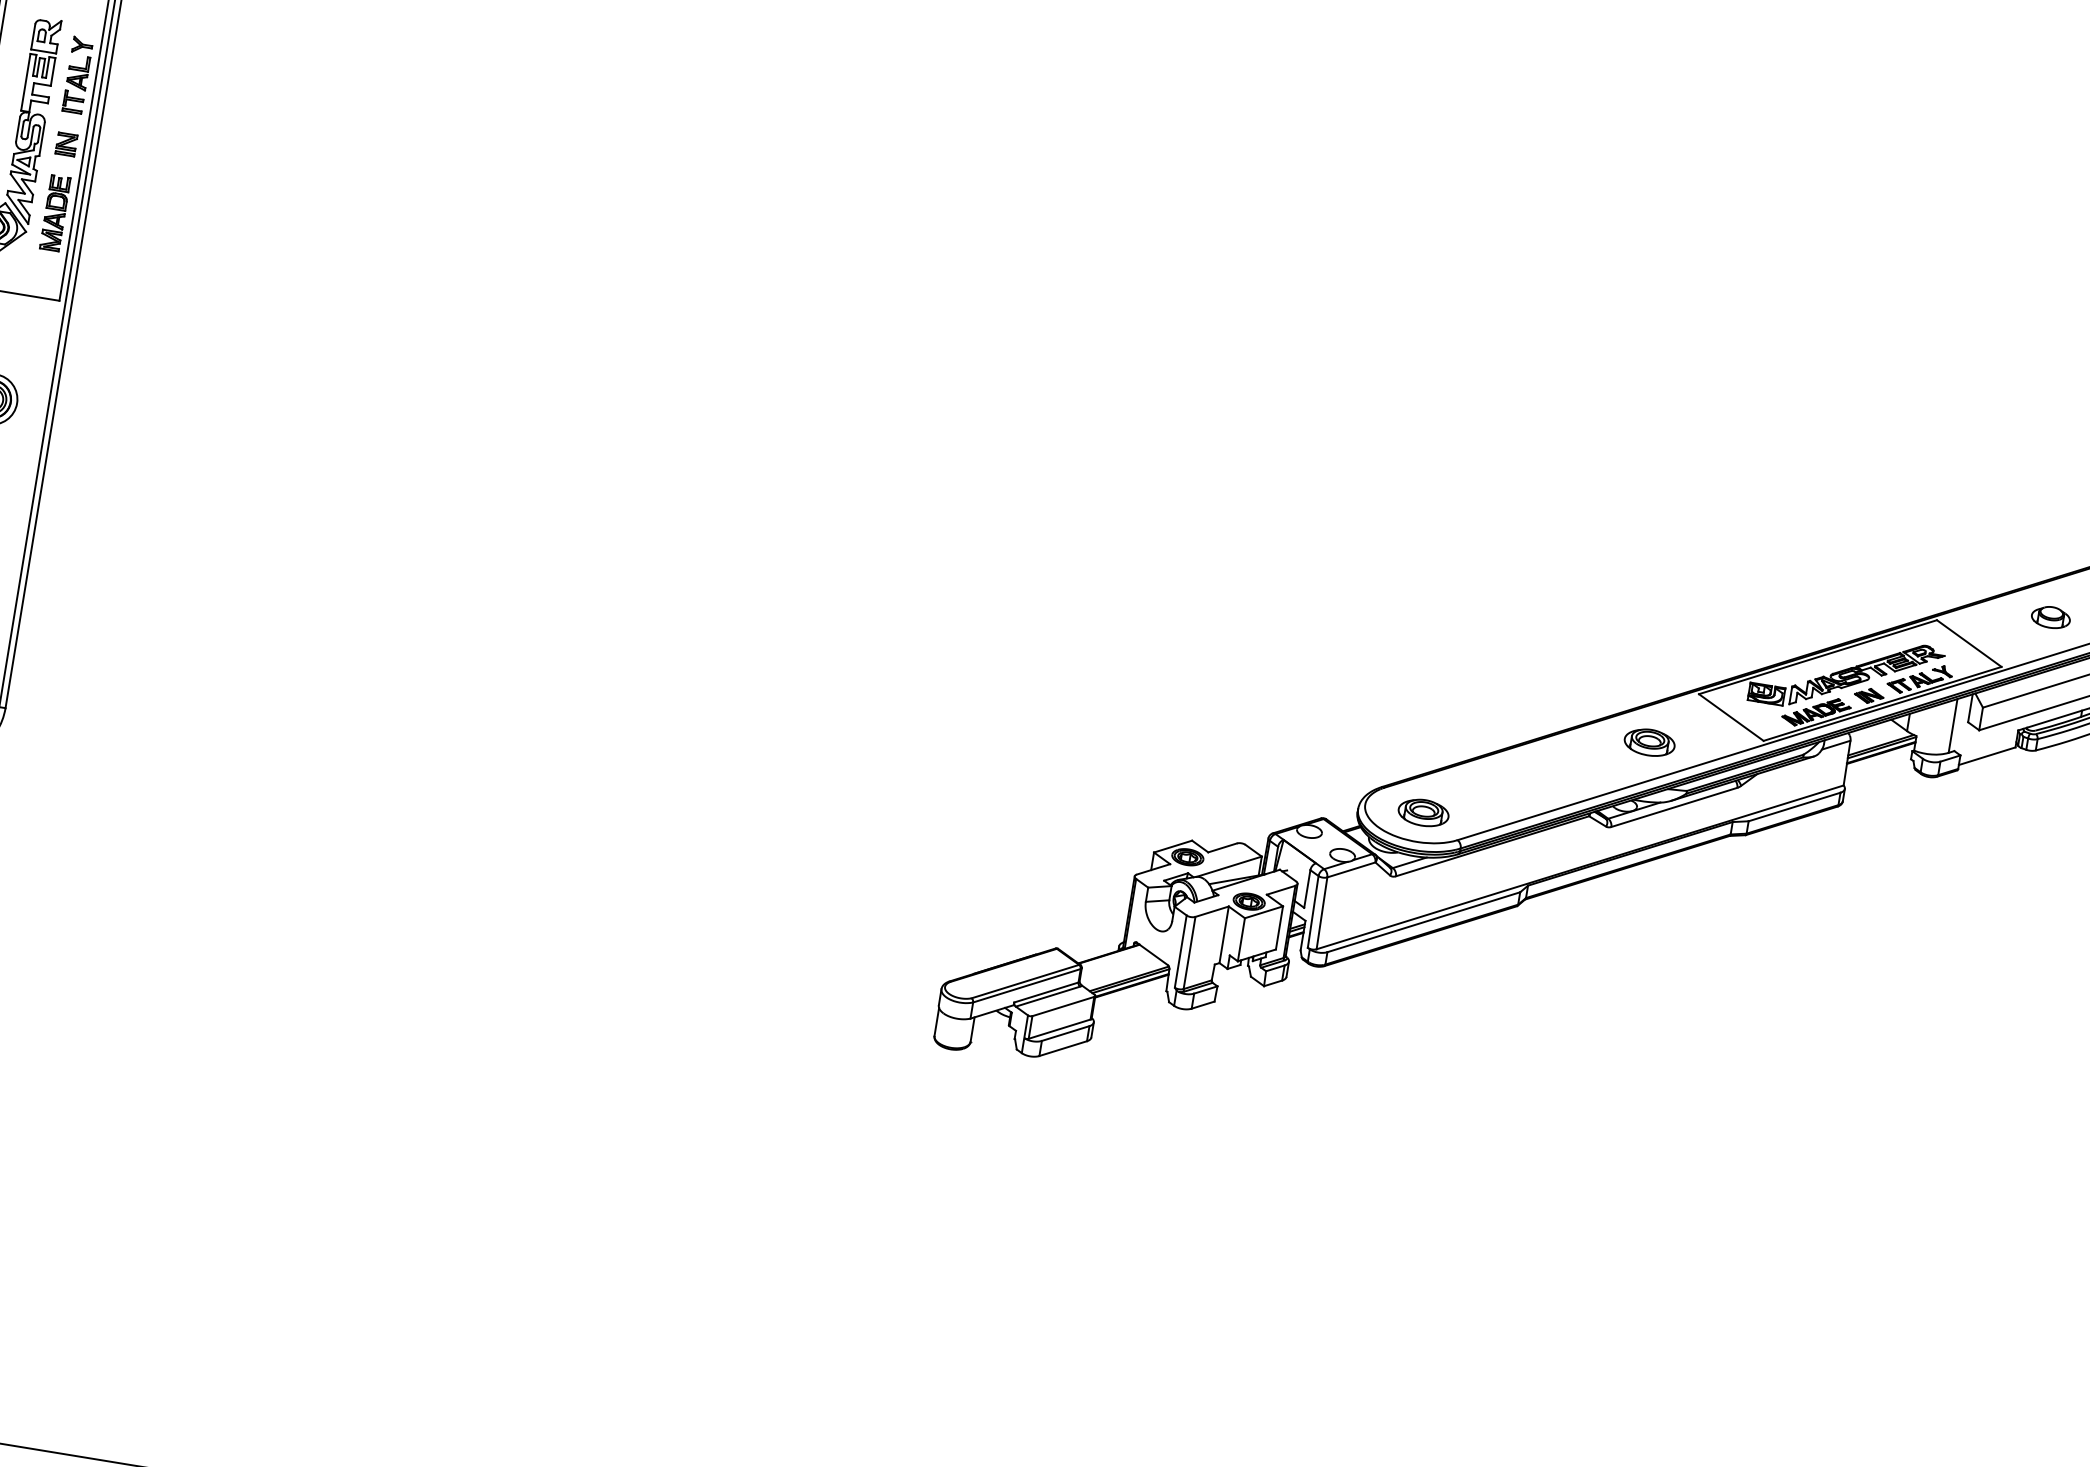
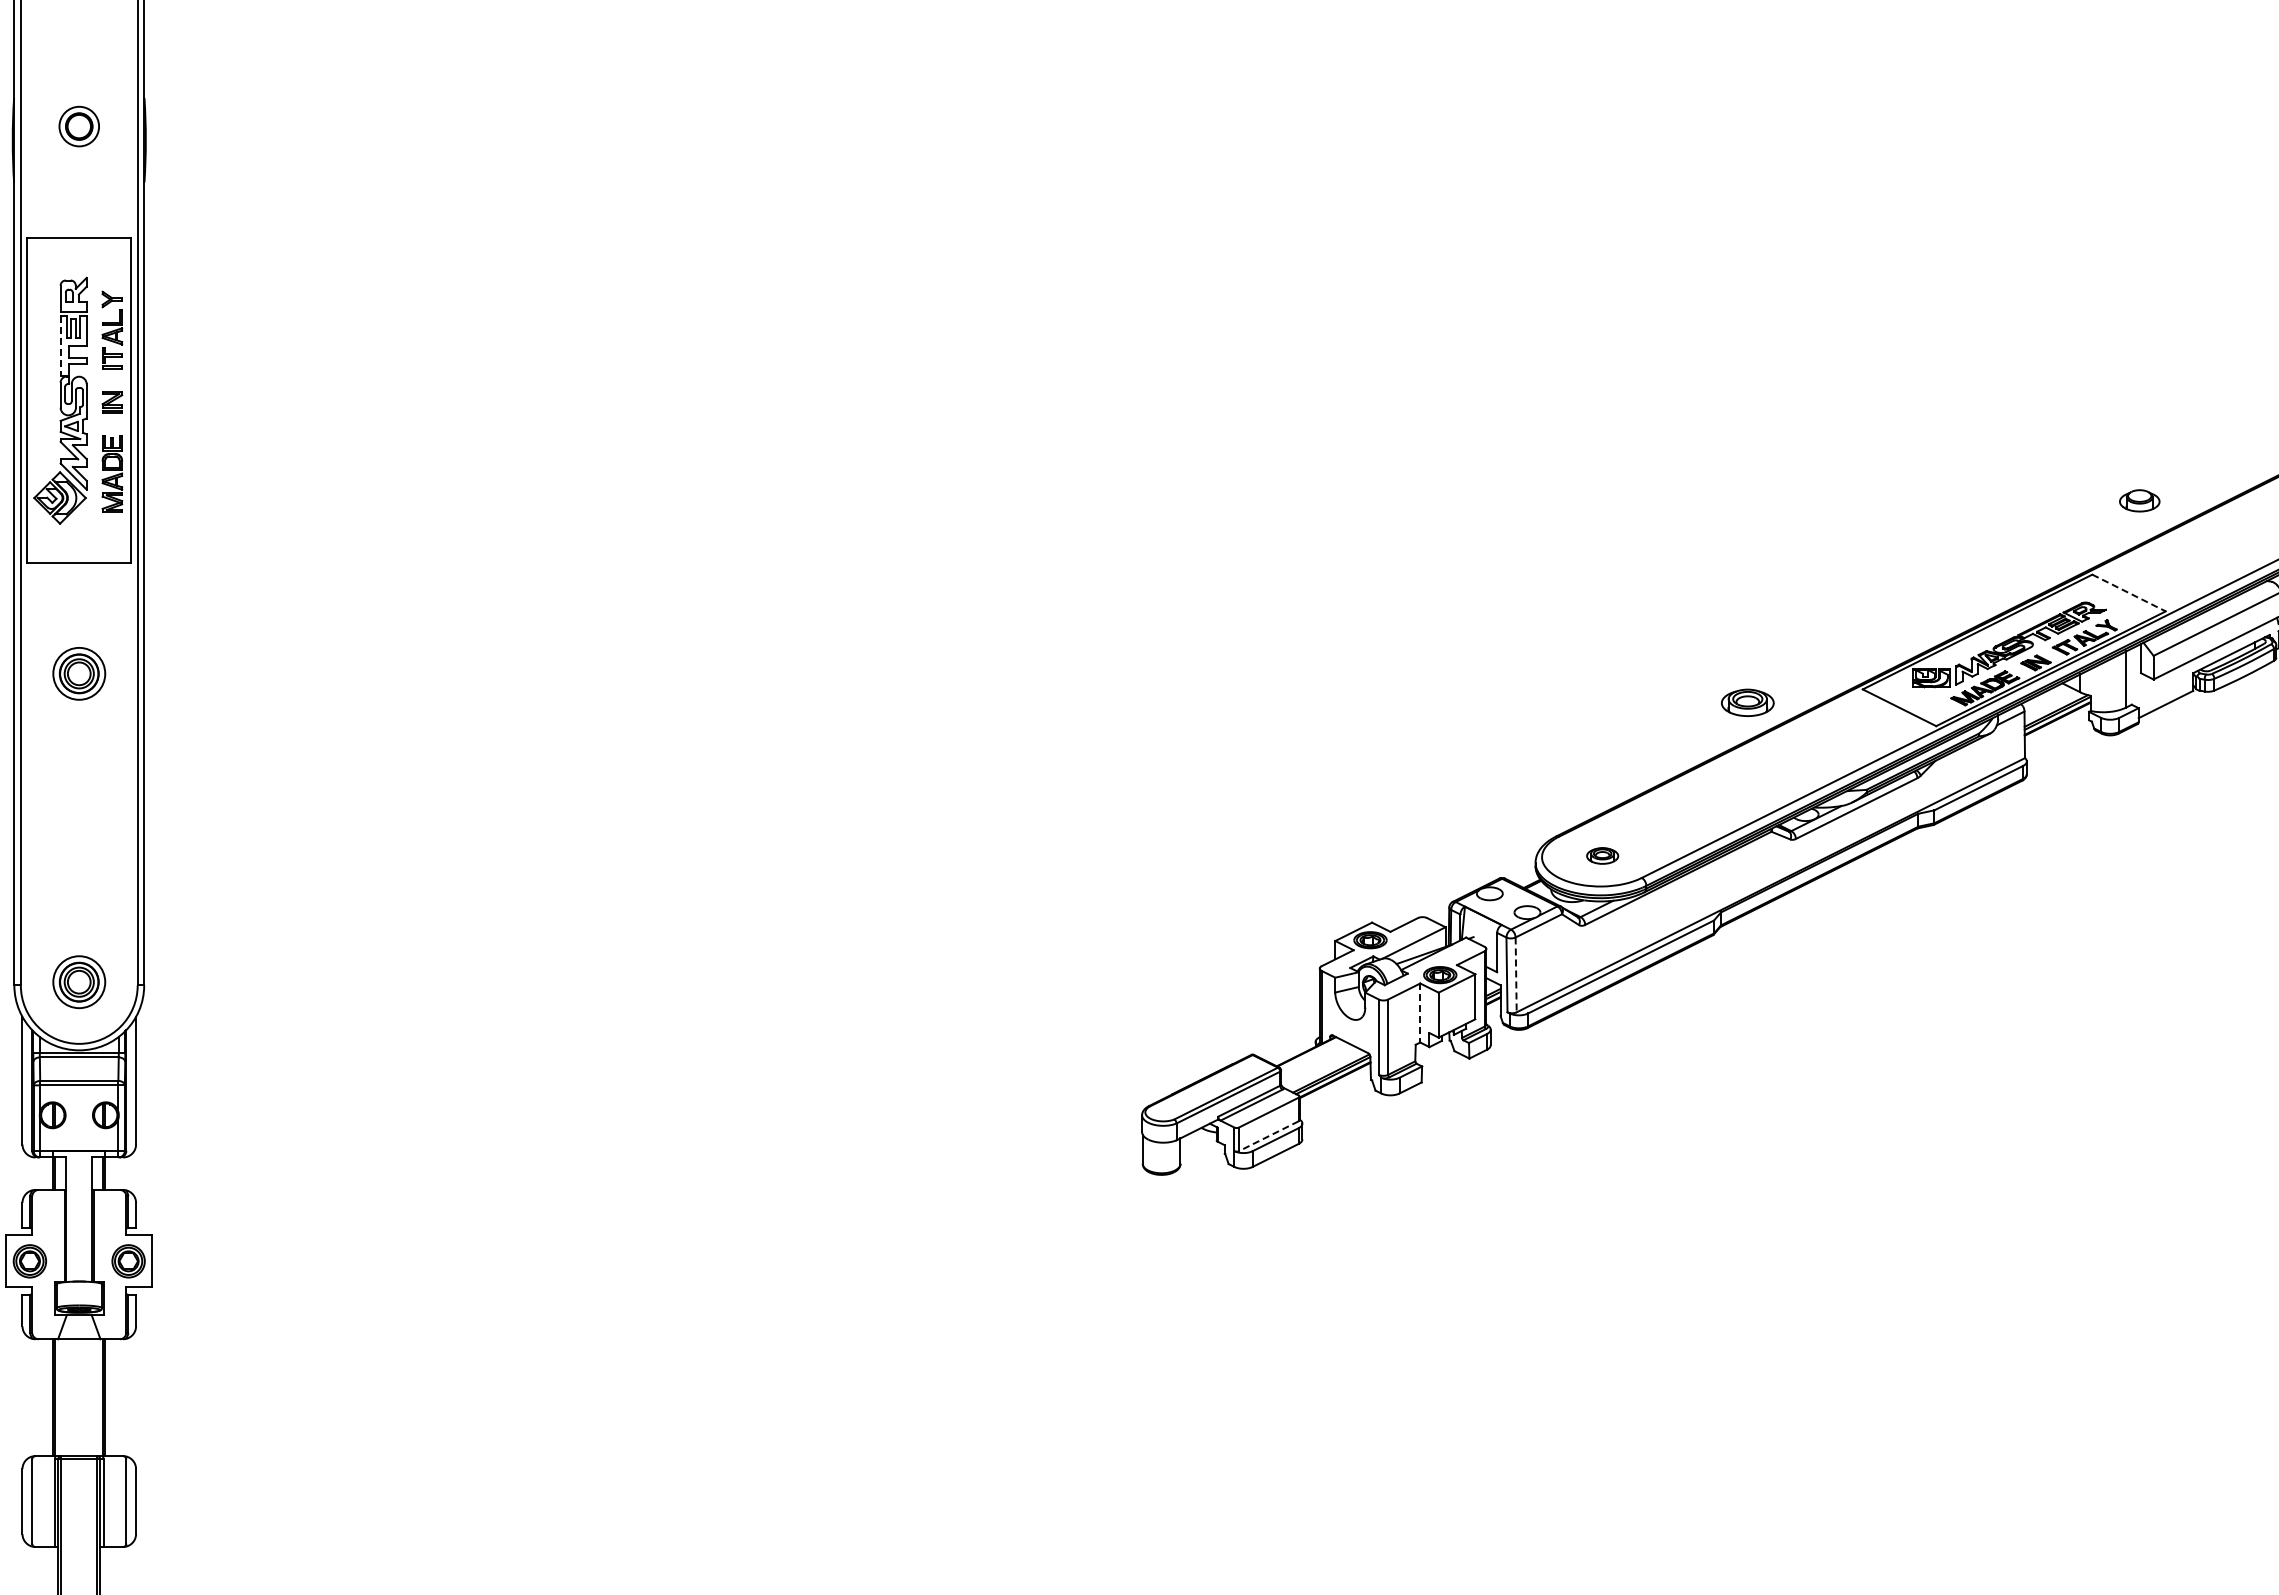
line: (25, 82) -> (60, 346), solid -> dashed
part: (2050, 617) -> (2139, 500), moved
line: (1969, 644) -> (2129, 593), solid -> dashed
part: (1649, 742) -> (1747, 702), moved
part: (1423, 812) -> (1602, 855), size x0.6
line: (1322, 913) -> (1516, 975), solid -> dashed
line: (1224, 935) -> (1420, 1013), solid -> dashed
line: (1059, 1029) -> (1268, 1136), solid -> dashed

